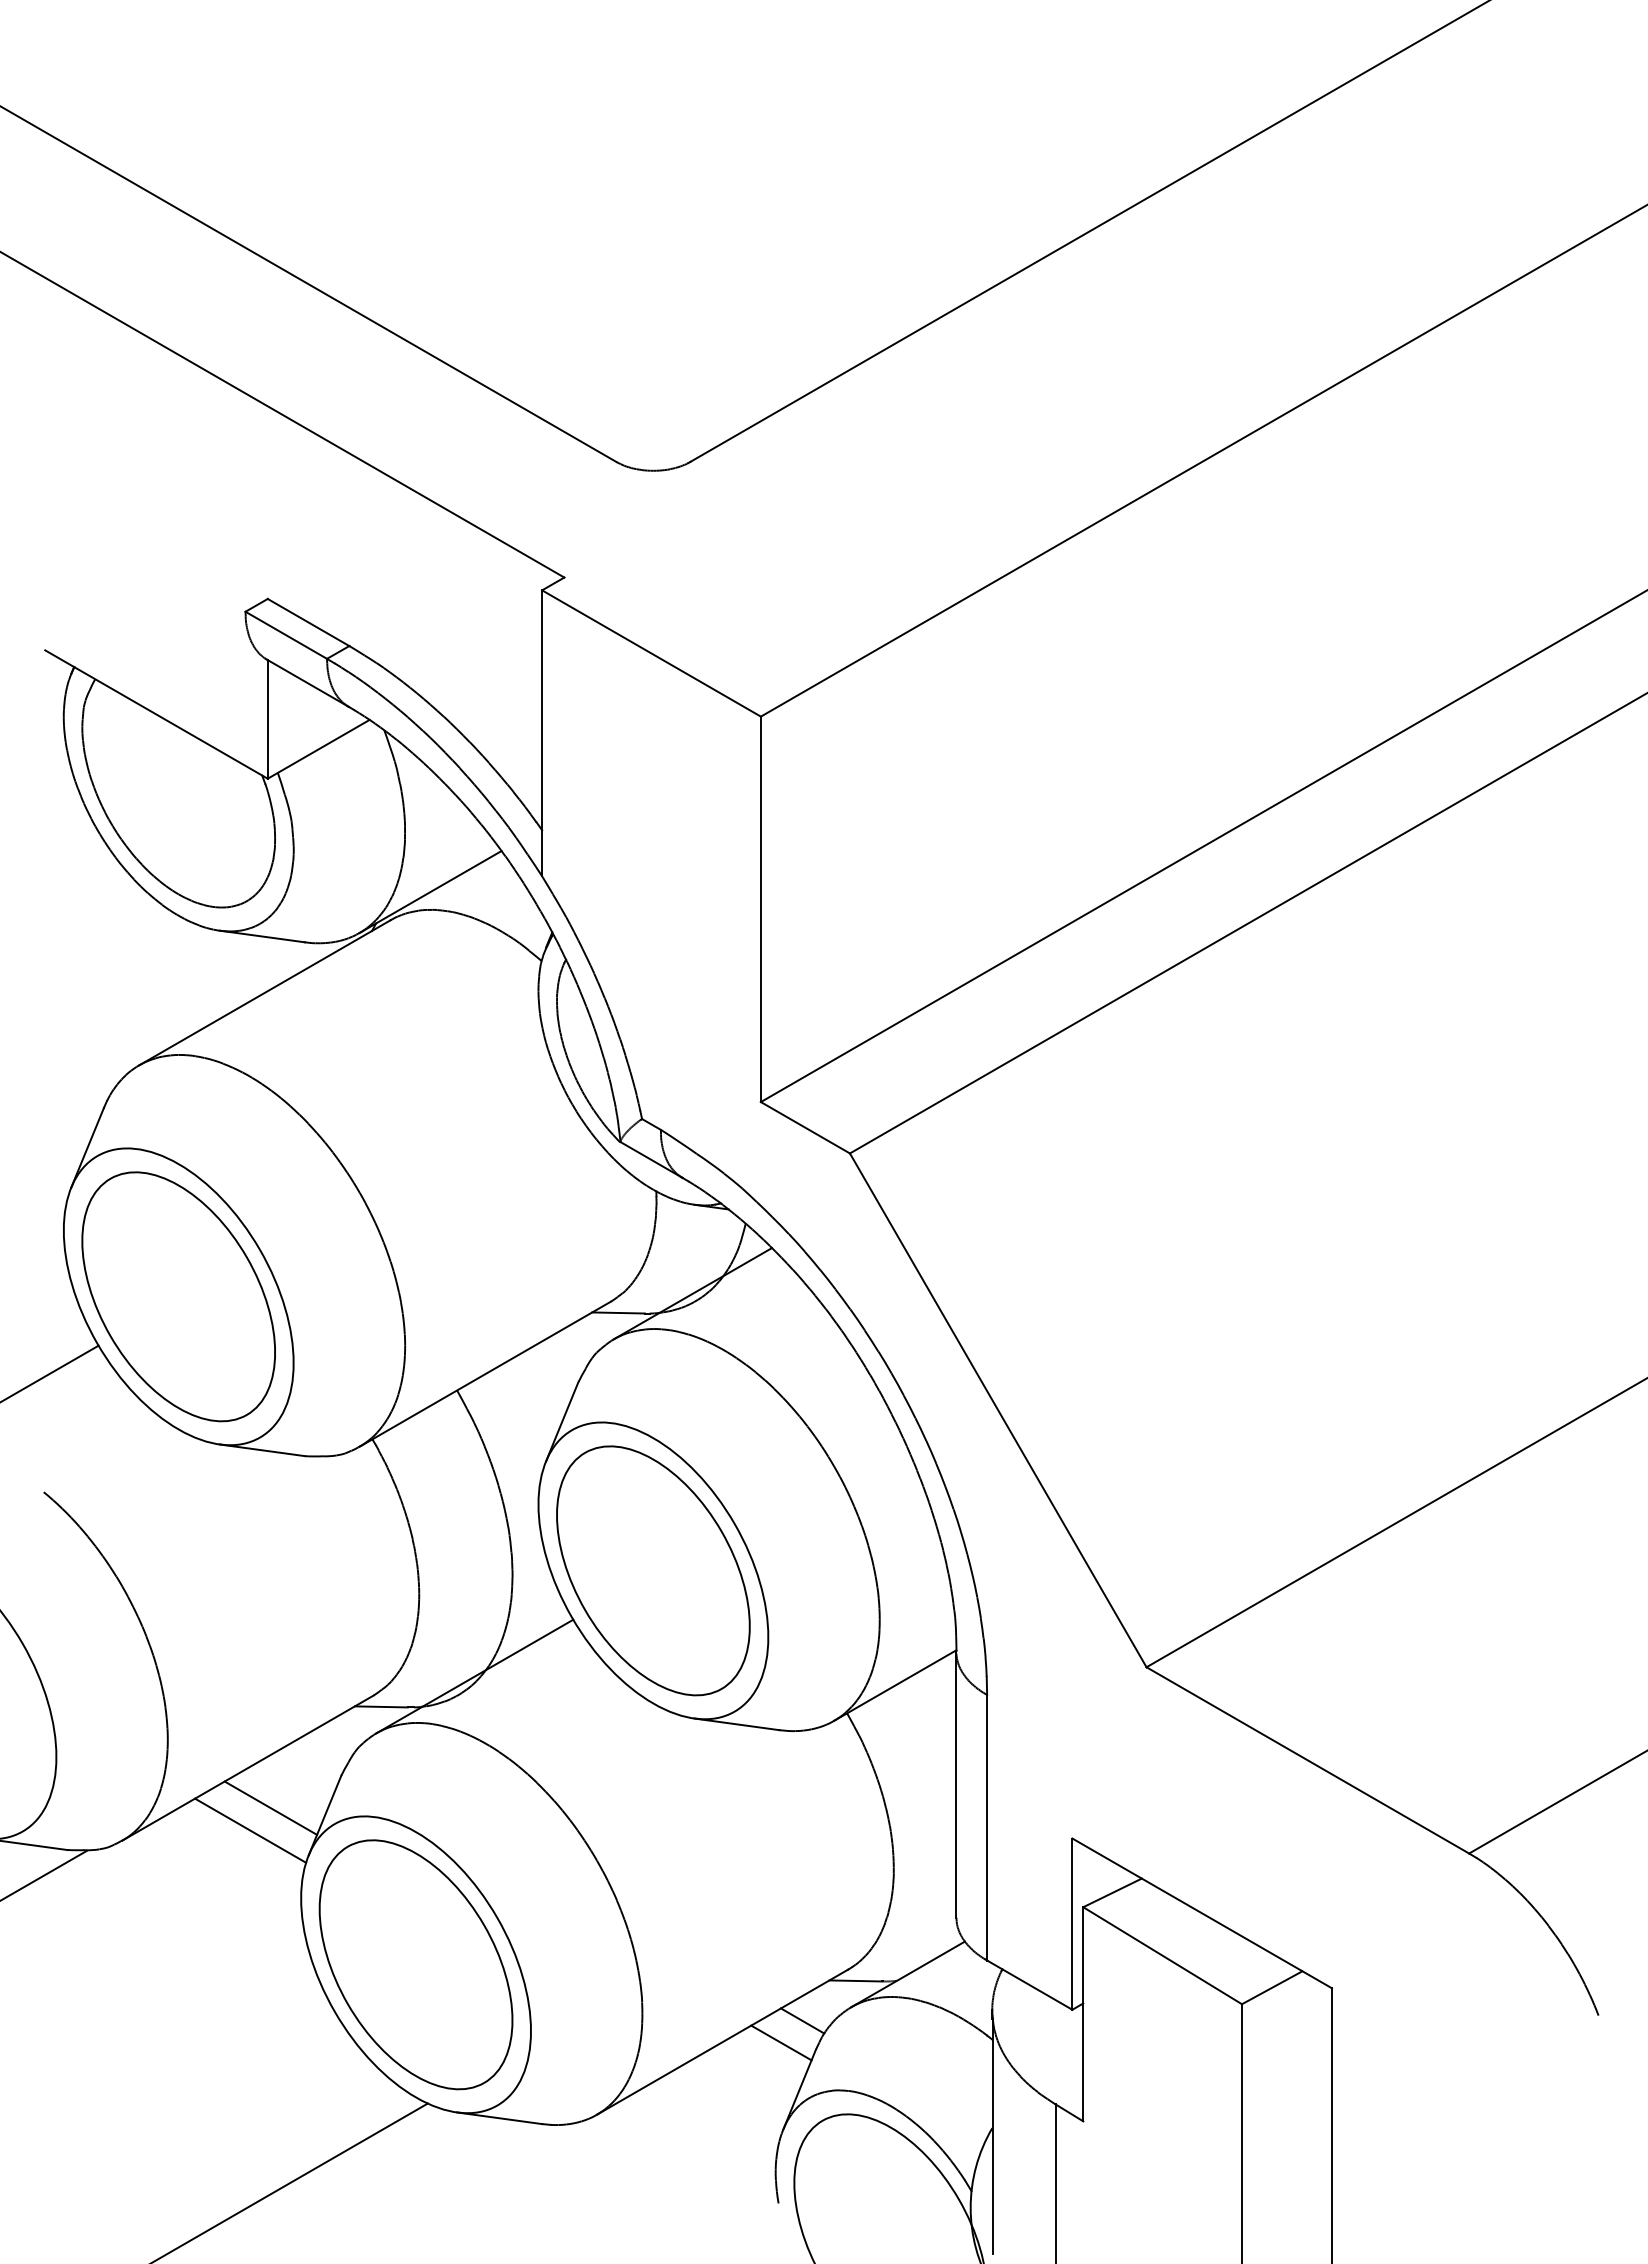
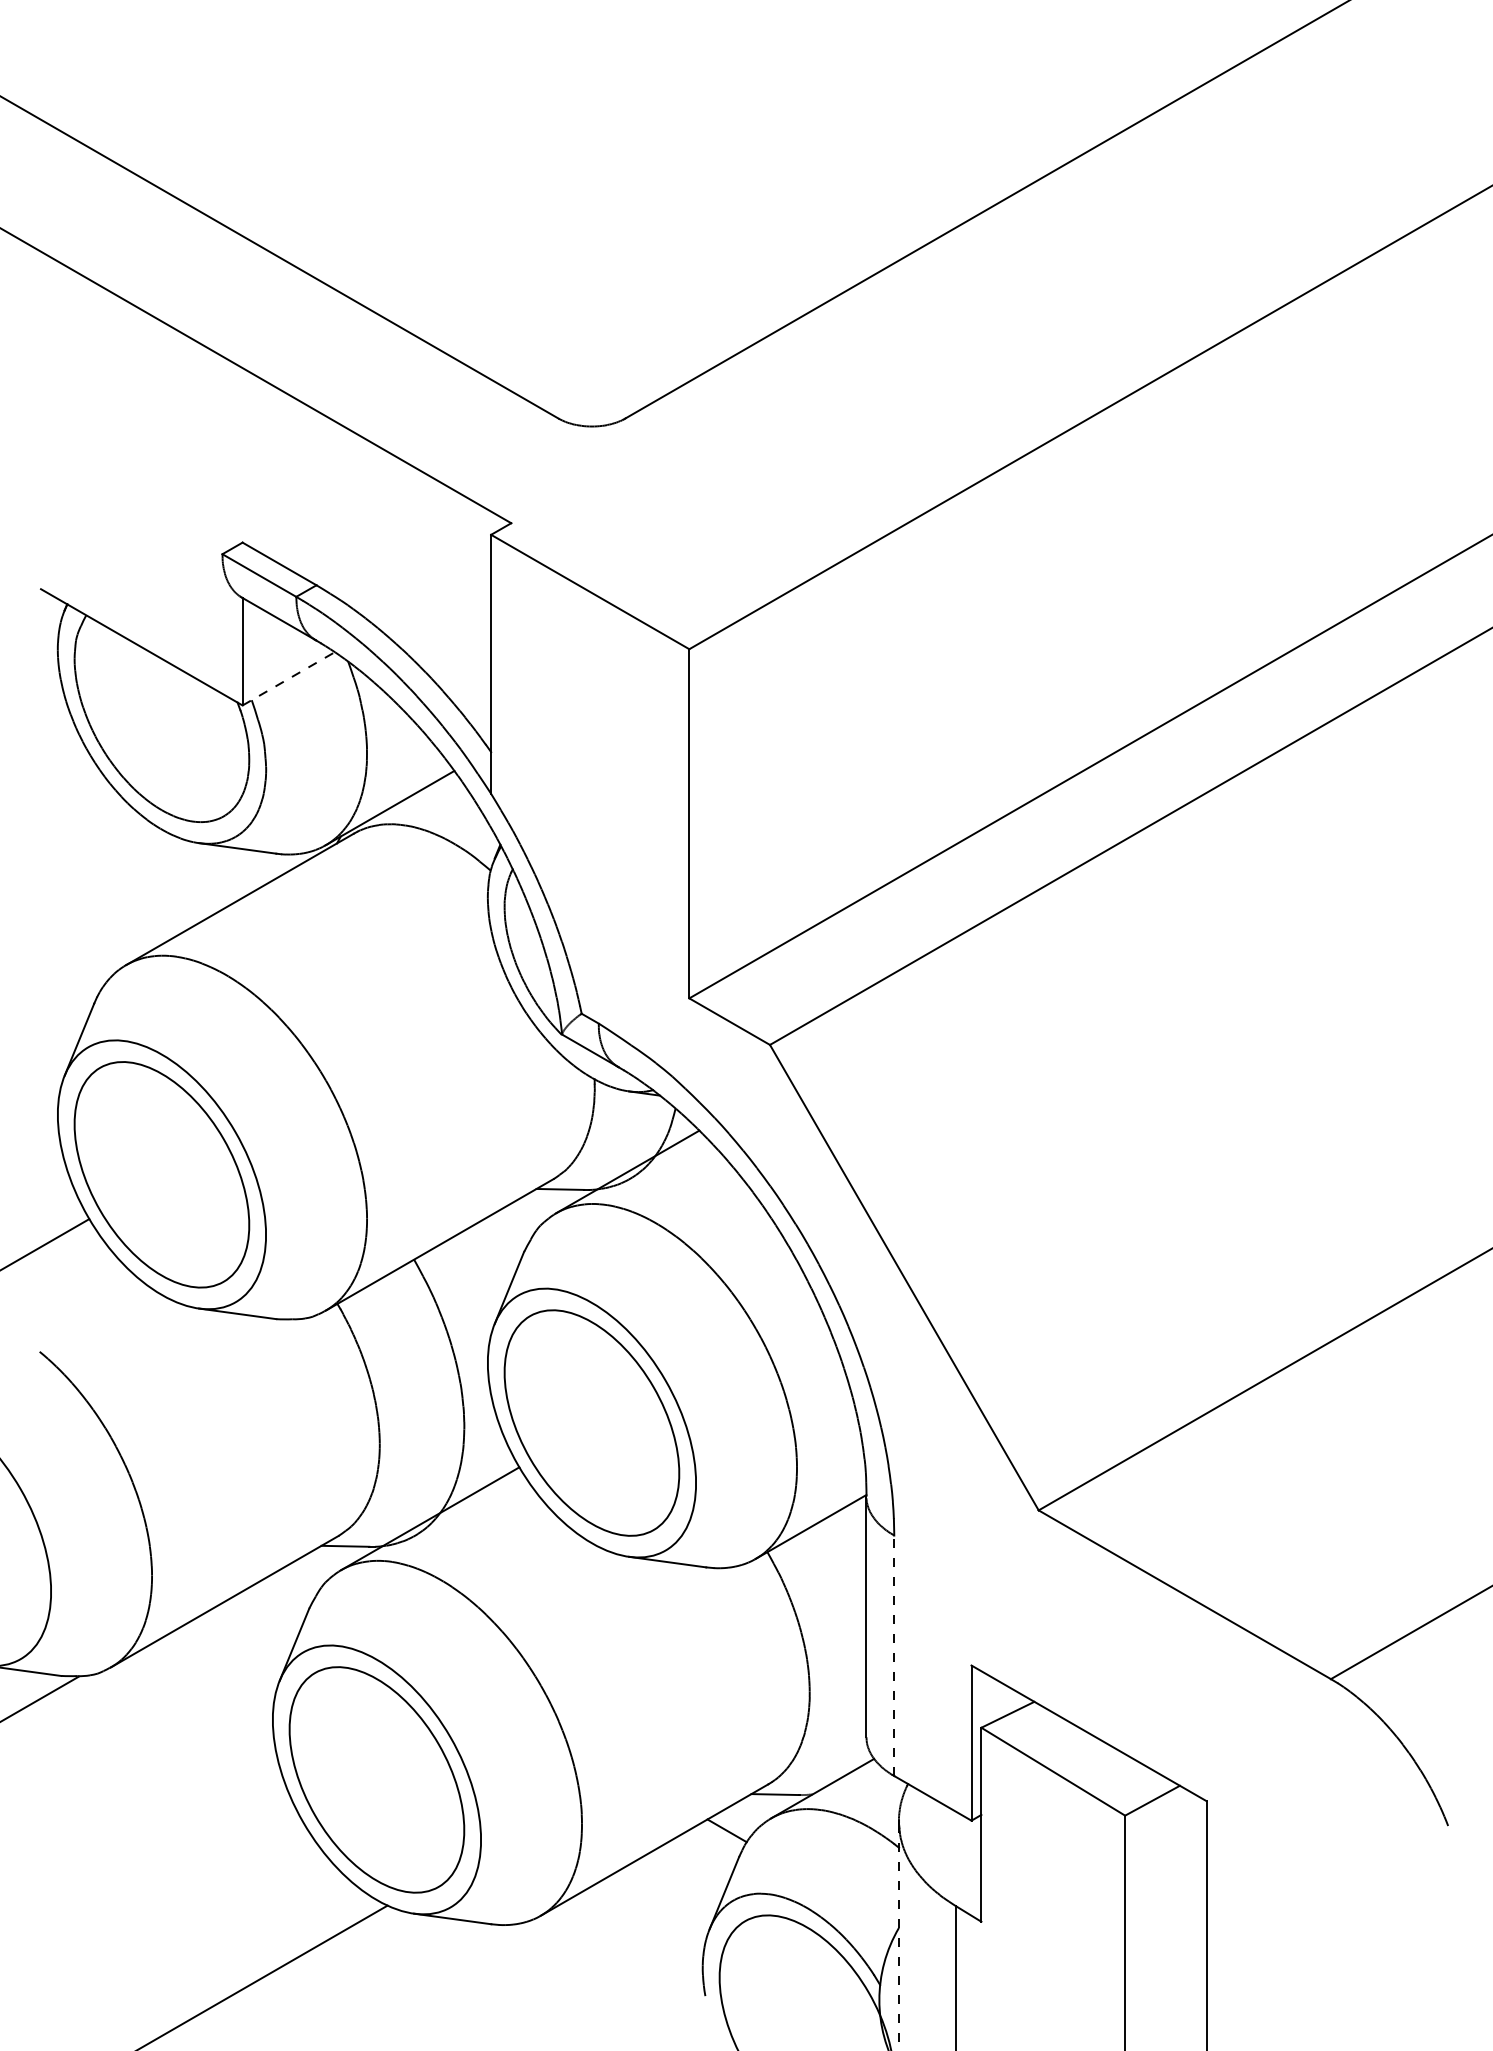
line: (318, 749) -> (288, 678), solid -> dashed
line: (270, 1807) -> (245, 1637), removed
line: (987, 1827) -> (894, 1655), solid -> dashed
line: (250, 1830) -> (226, 1658), removed
line: (781, 2042) -> (707, 1850), removed
line: (992, 2136) -> (899, 1935), solid -> dashed

